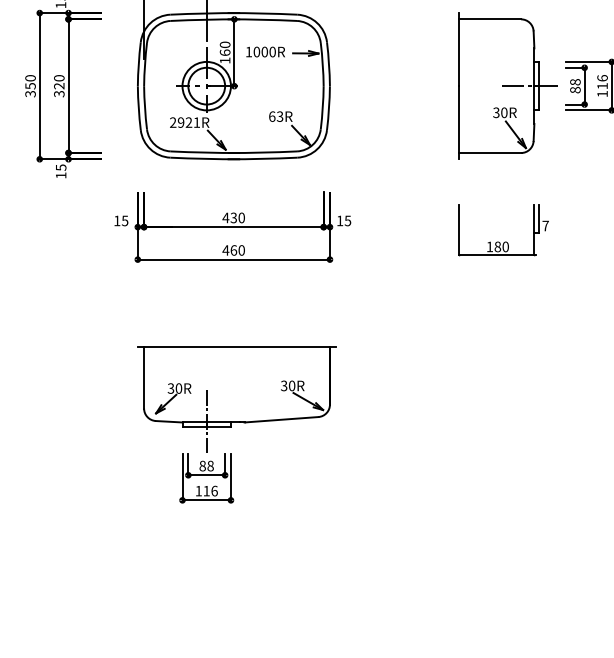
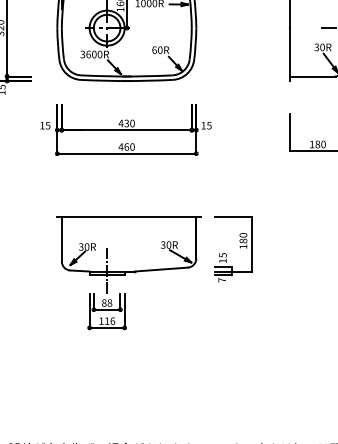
text: (279, 116) -> (159, 50), 63R -> 60R
text: (185, 122) -> (91, 54), 2921R -> 3600R
part: (390, 390) -> (240, 248), added

